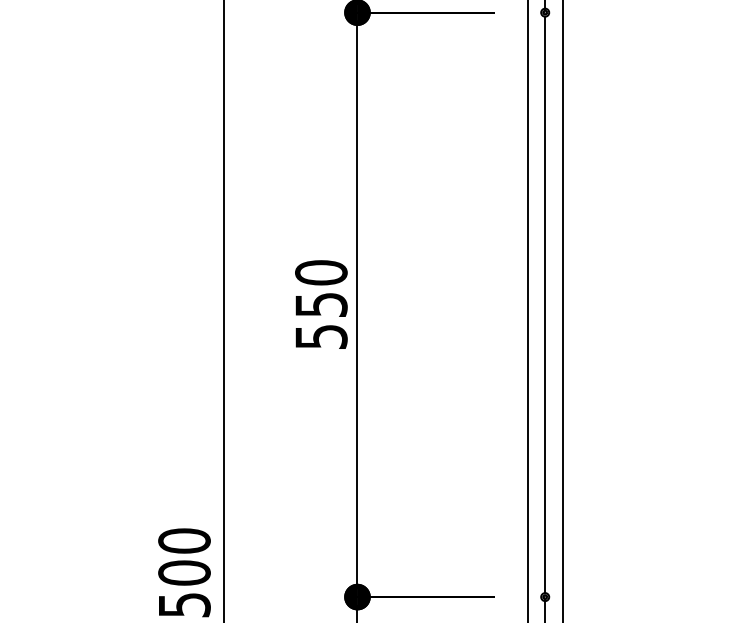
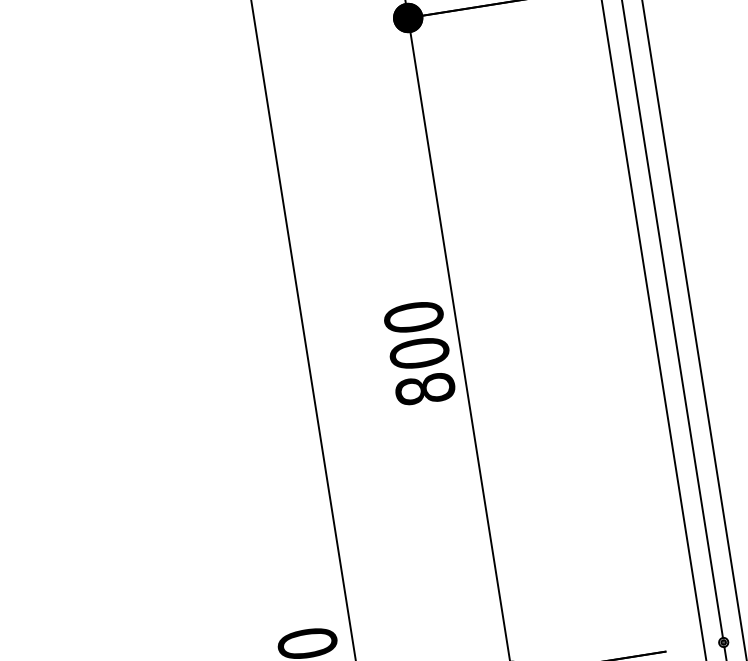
text: (321, 320) -> (422, 370), 550 -> 800

